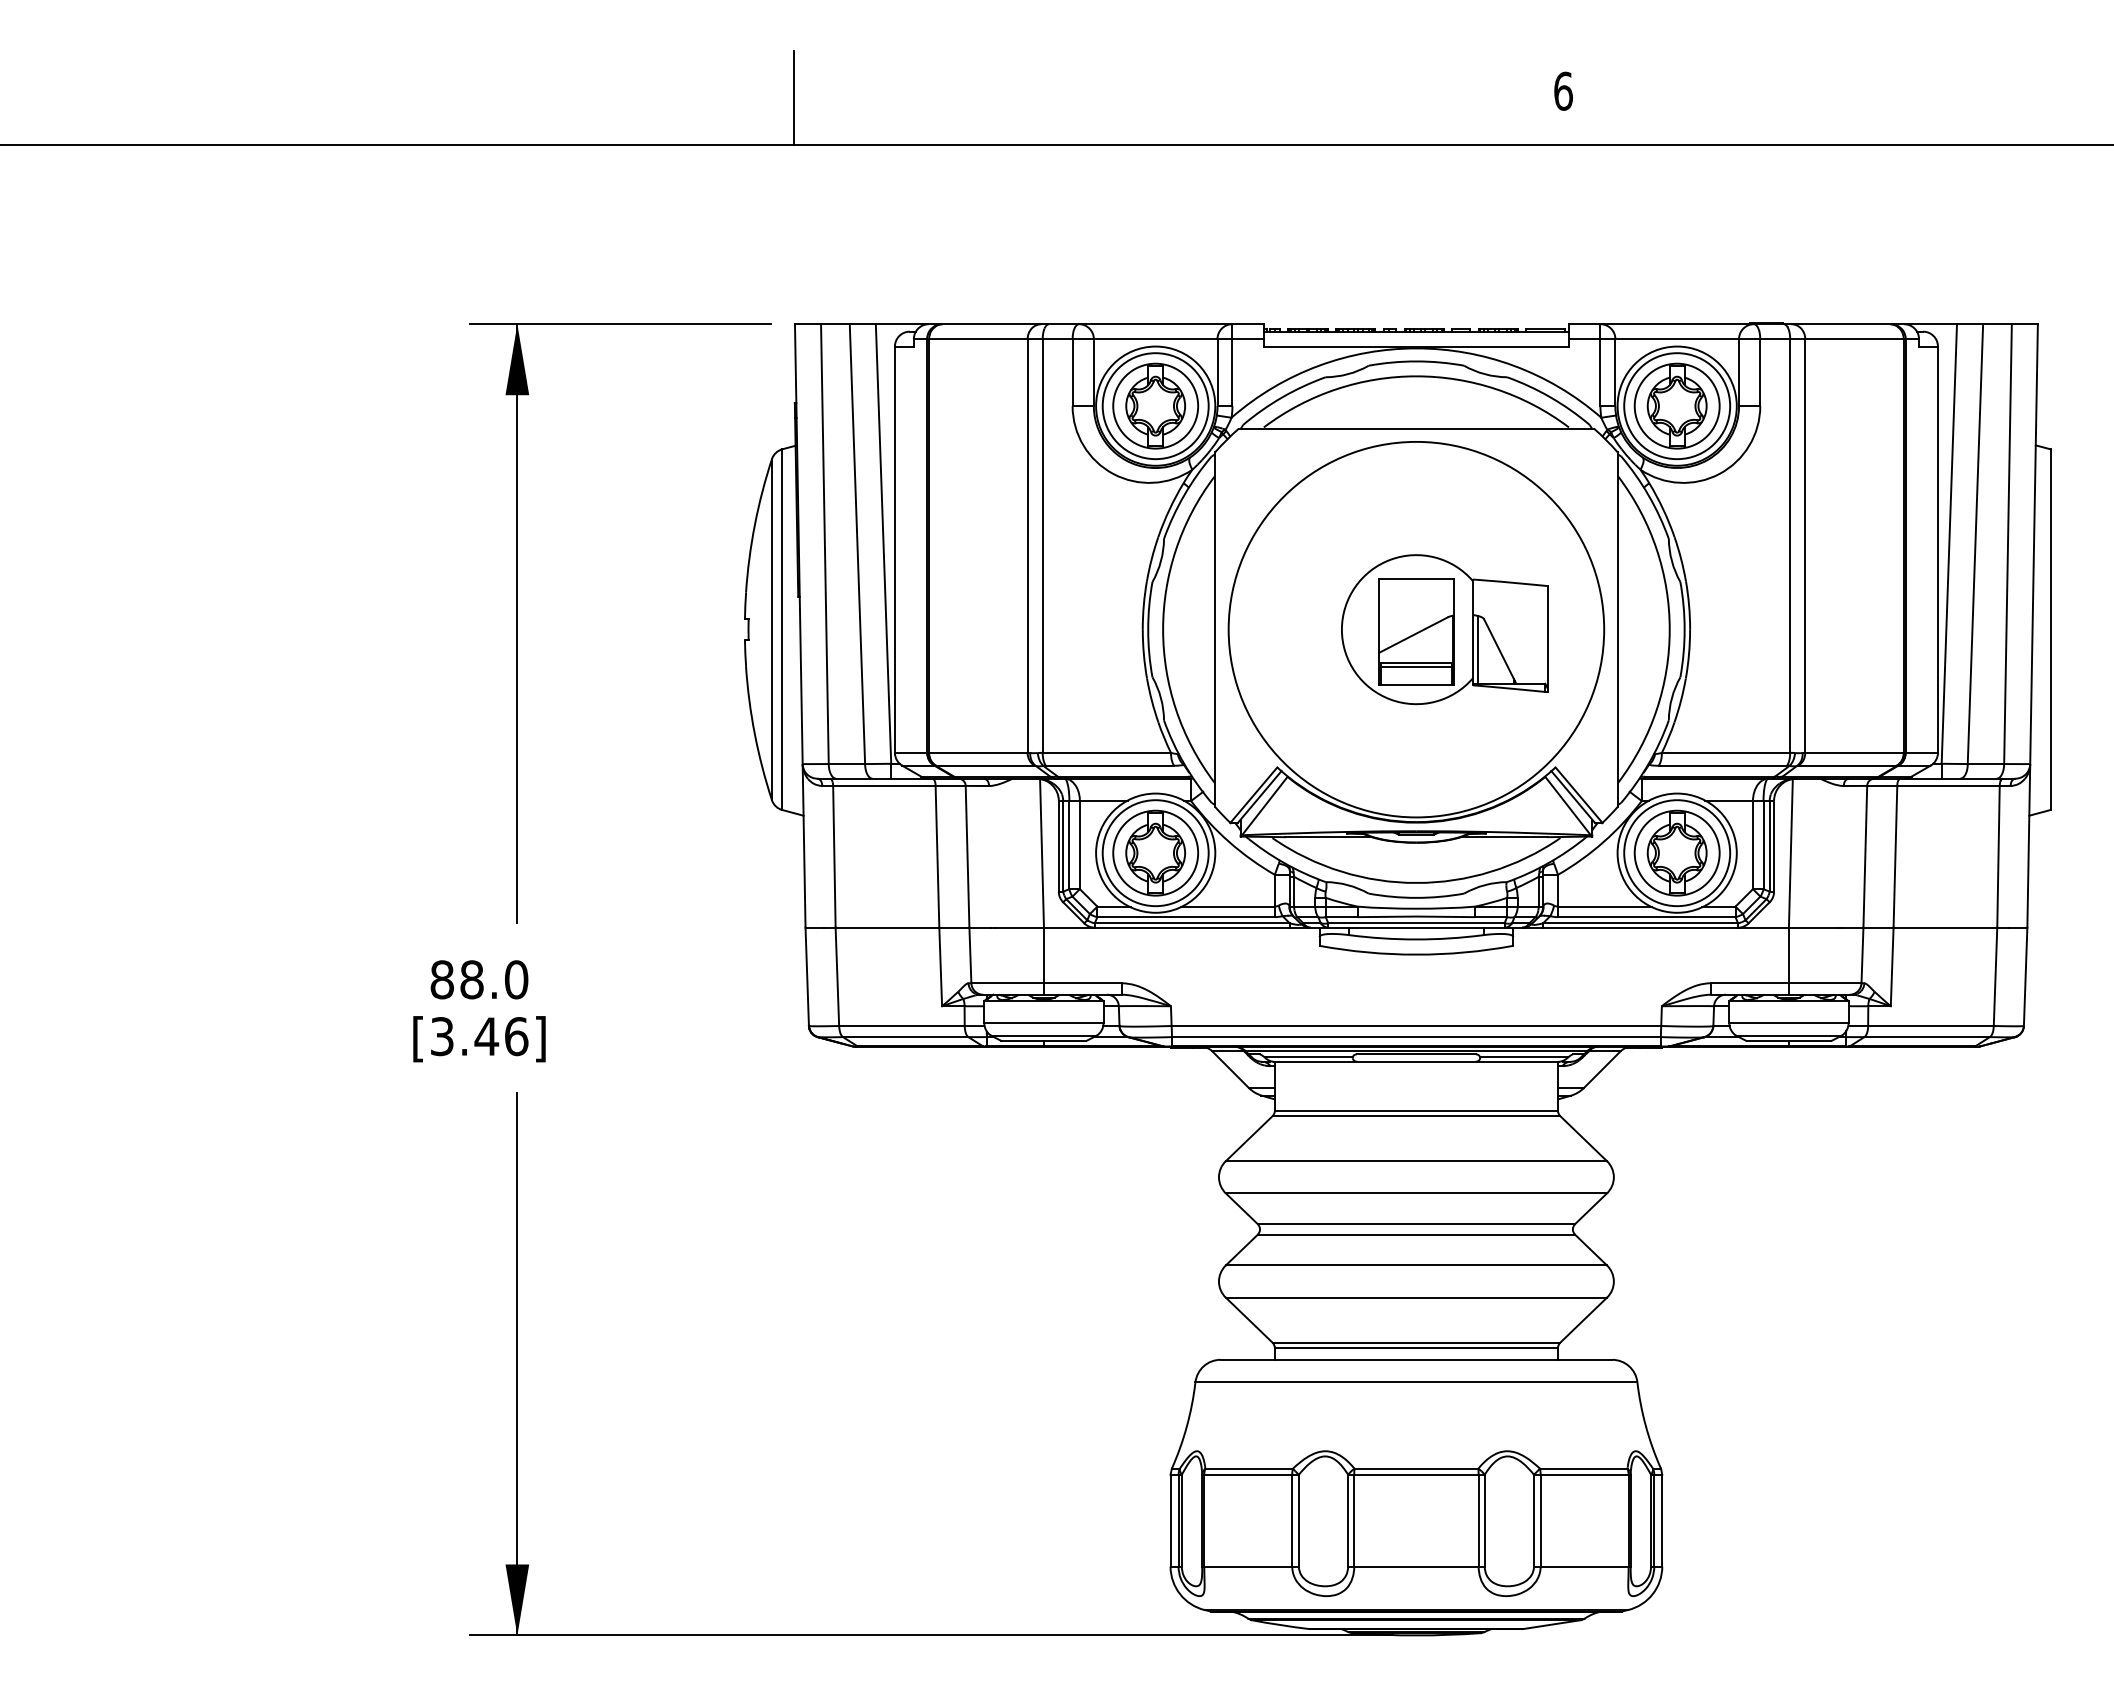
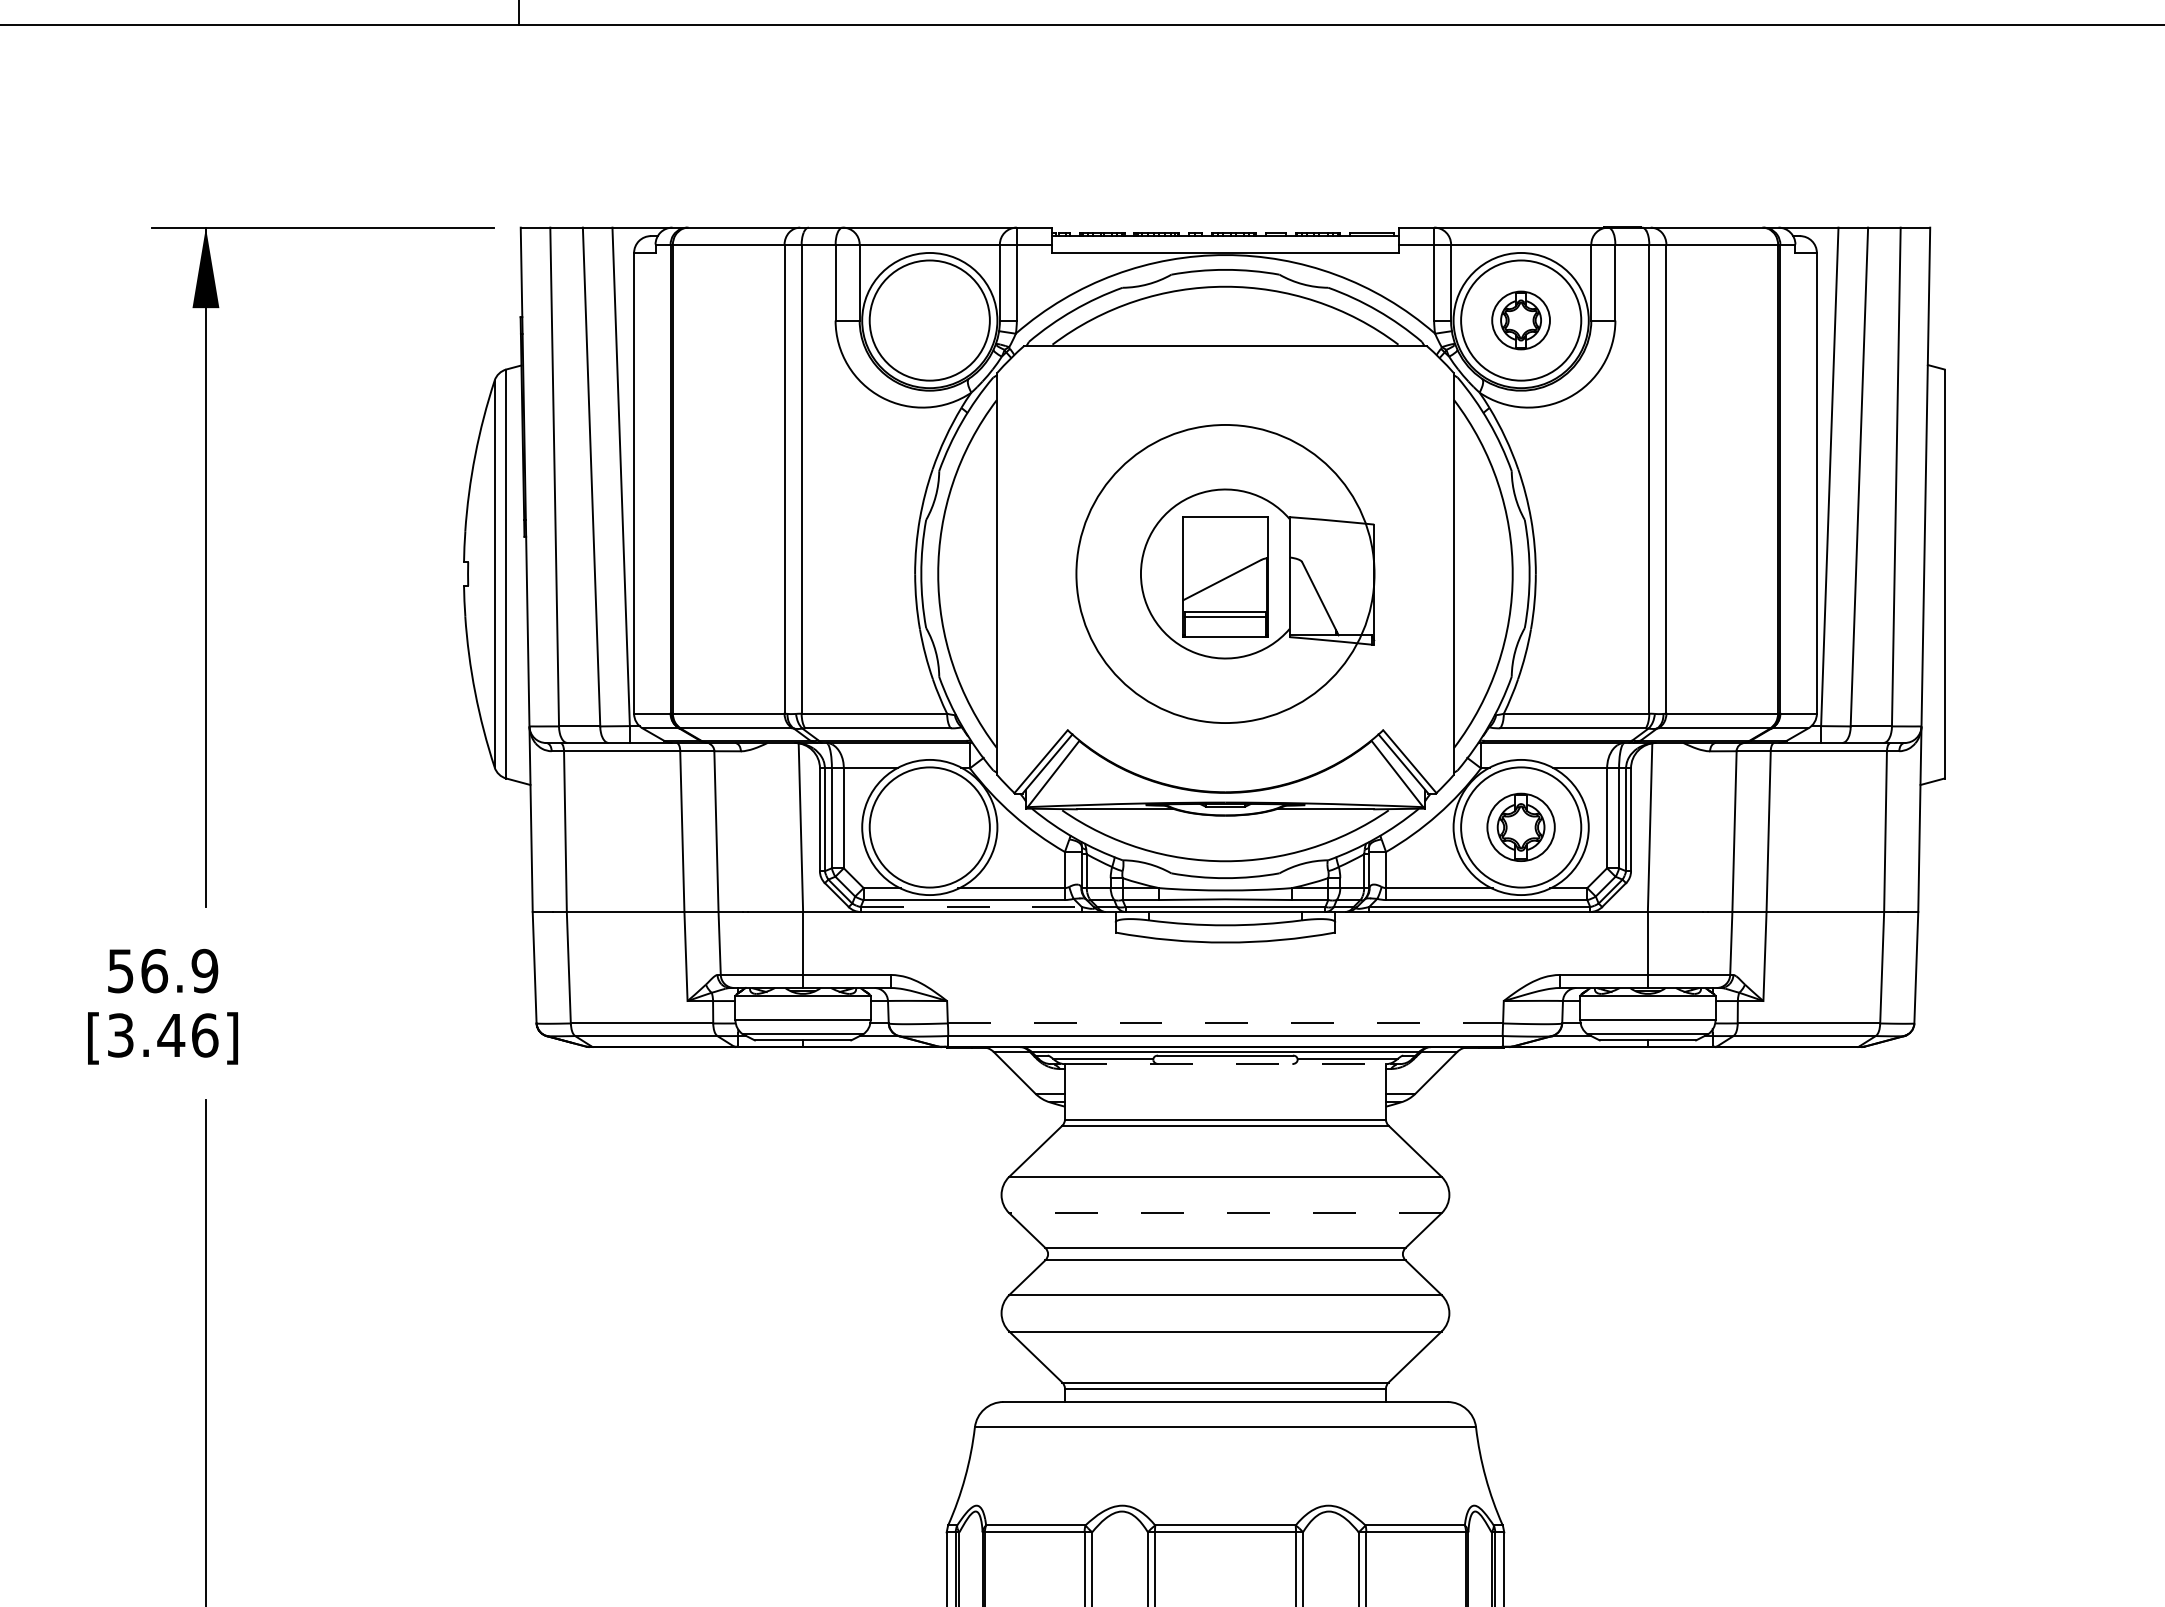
part: (1155, 405) -> (929, 319), removed
part: (1676, 405) -> (1520, 319), size x0.6
circle: (1416, 629) -> (1225, 573), size x0.7
line: (1478, 649) -> (1295, 596), removed
part: (1155, 852) -> (929, 826), removed
part: (1676, 852) -> (1520, 826), size x0.7
line: (1192, 923) -> (971, 907), solid -> dashed
text: (479, 979) -> (162, 970), 88.0 -> 56.9
line: (1416, 1026) -> (1225, 1024), solid -> dashed
line: (1416, 1061) -> (1225, 1063), solid -> dashed
line: (1416, 1193) -> (1225, 1213), solid -> dashed

